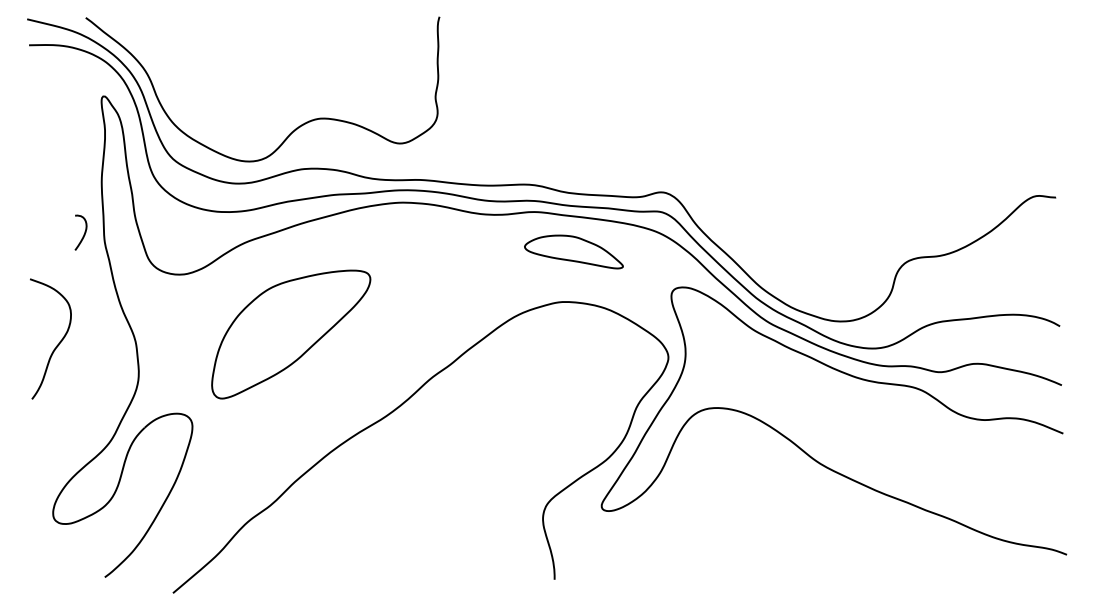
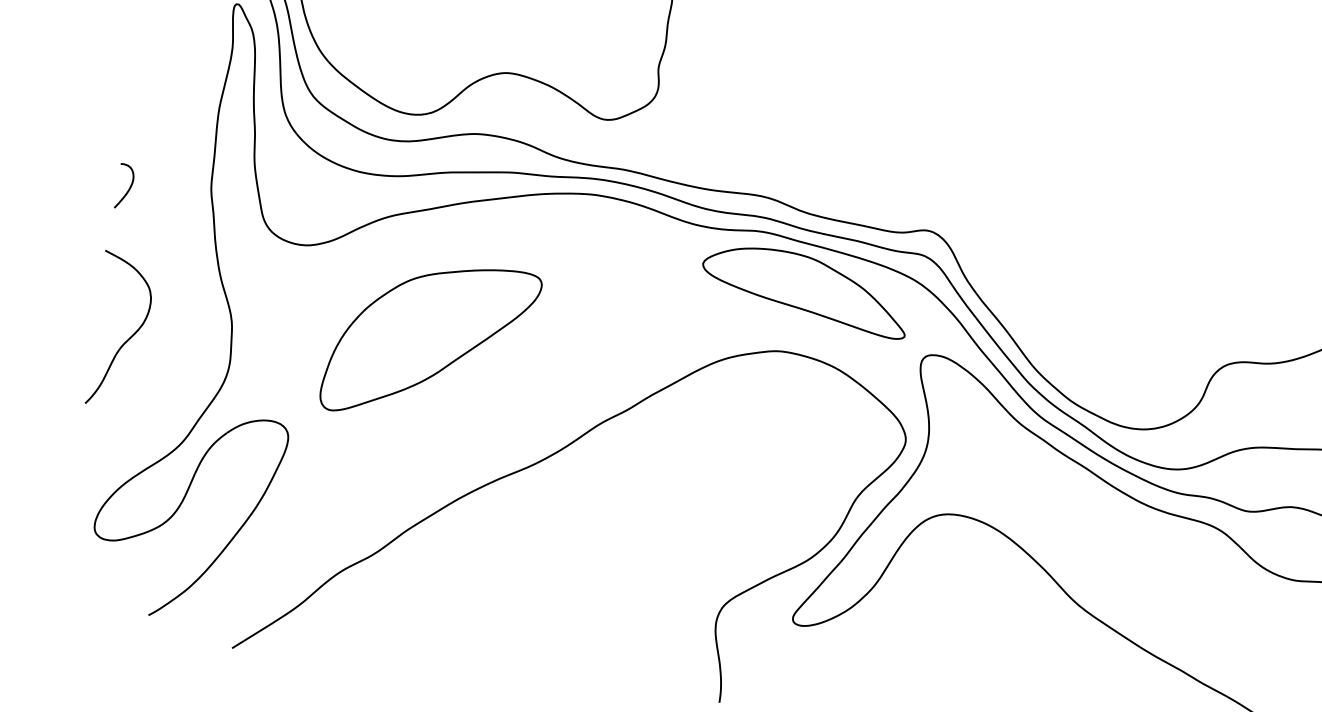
curve: (83, 234) -> (127, 189), moved
part: (573, 251) -> (804, 289), size x1.67
curve: (57, 344) -> (127, 338), moved

